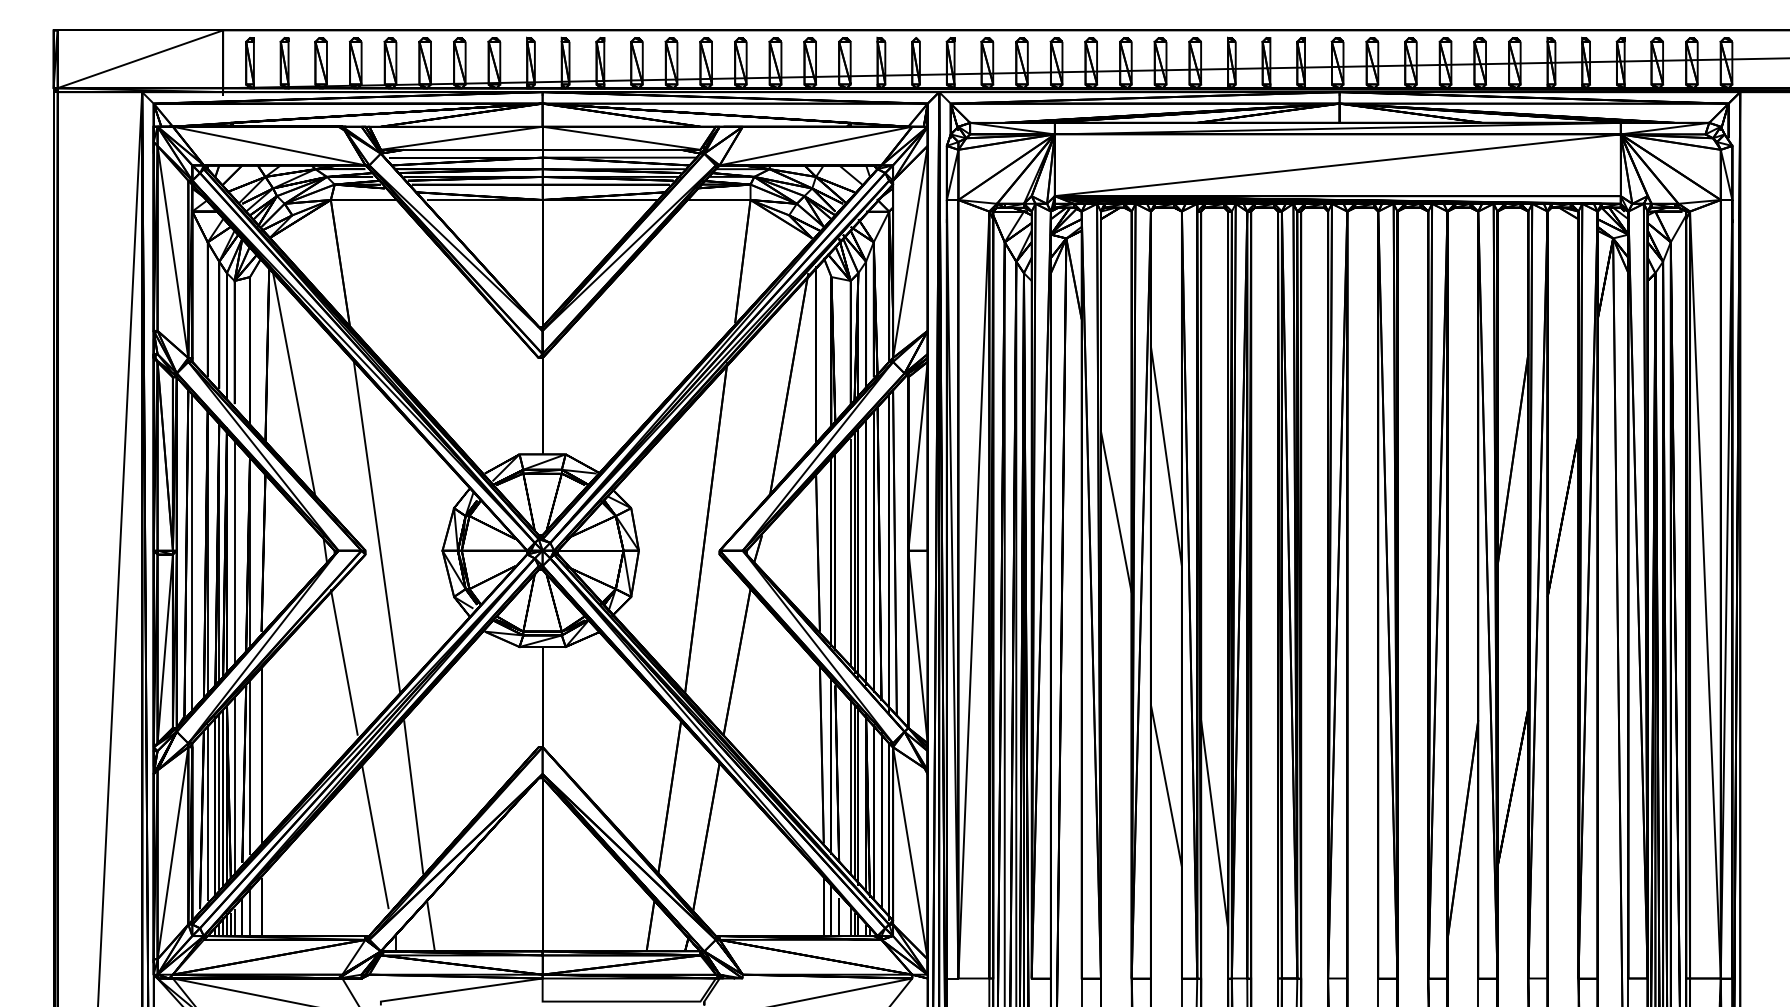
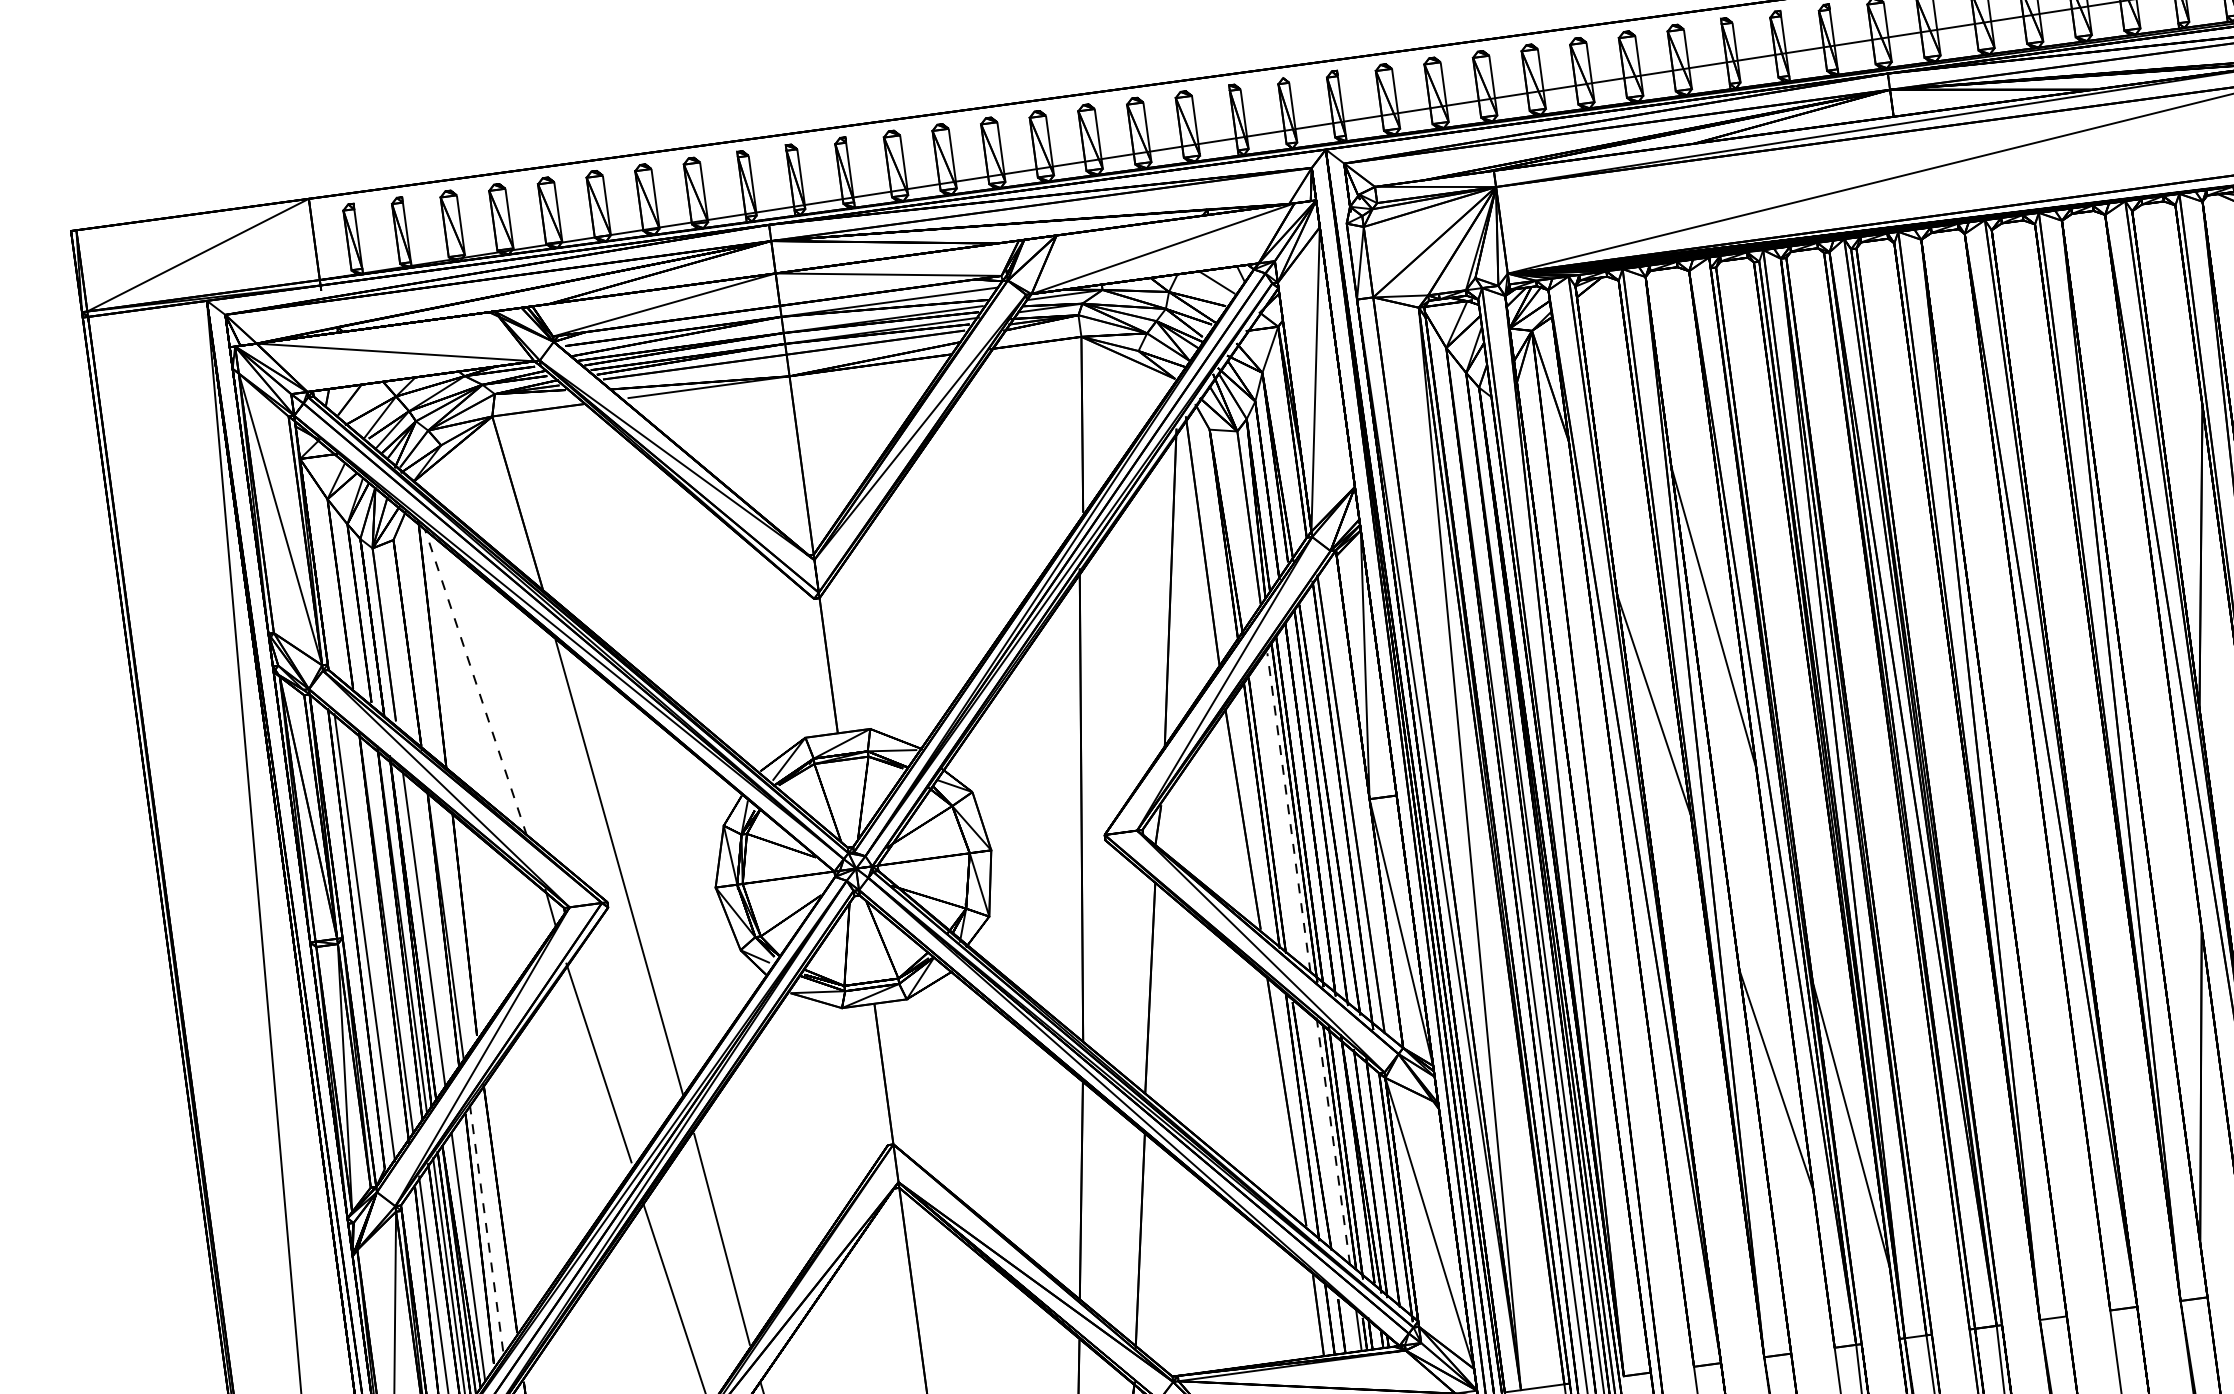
line: (294, 384) -> (476, 682), solid -> dashed
line: (850, 552) -> (1288, 812), solid -> dashed
line: (250, 766) -> (487, 1226), solid -> dashed
line: (850, 785) -> (1332, 1139), solid -> dashed

